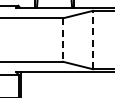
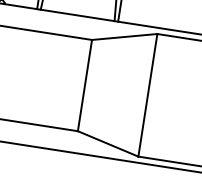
line: (92, 39) -> (147, 94), dashed -> solid
line: (63, 40) -> (85, 86), dashed -> solid

